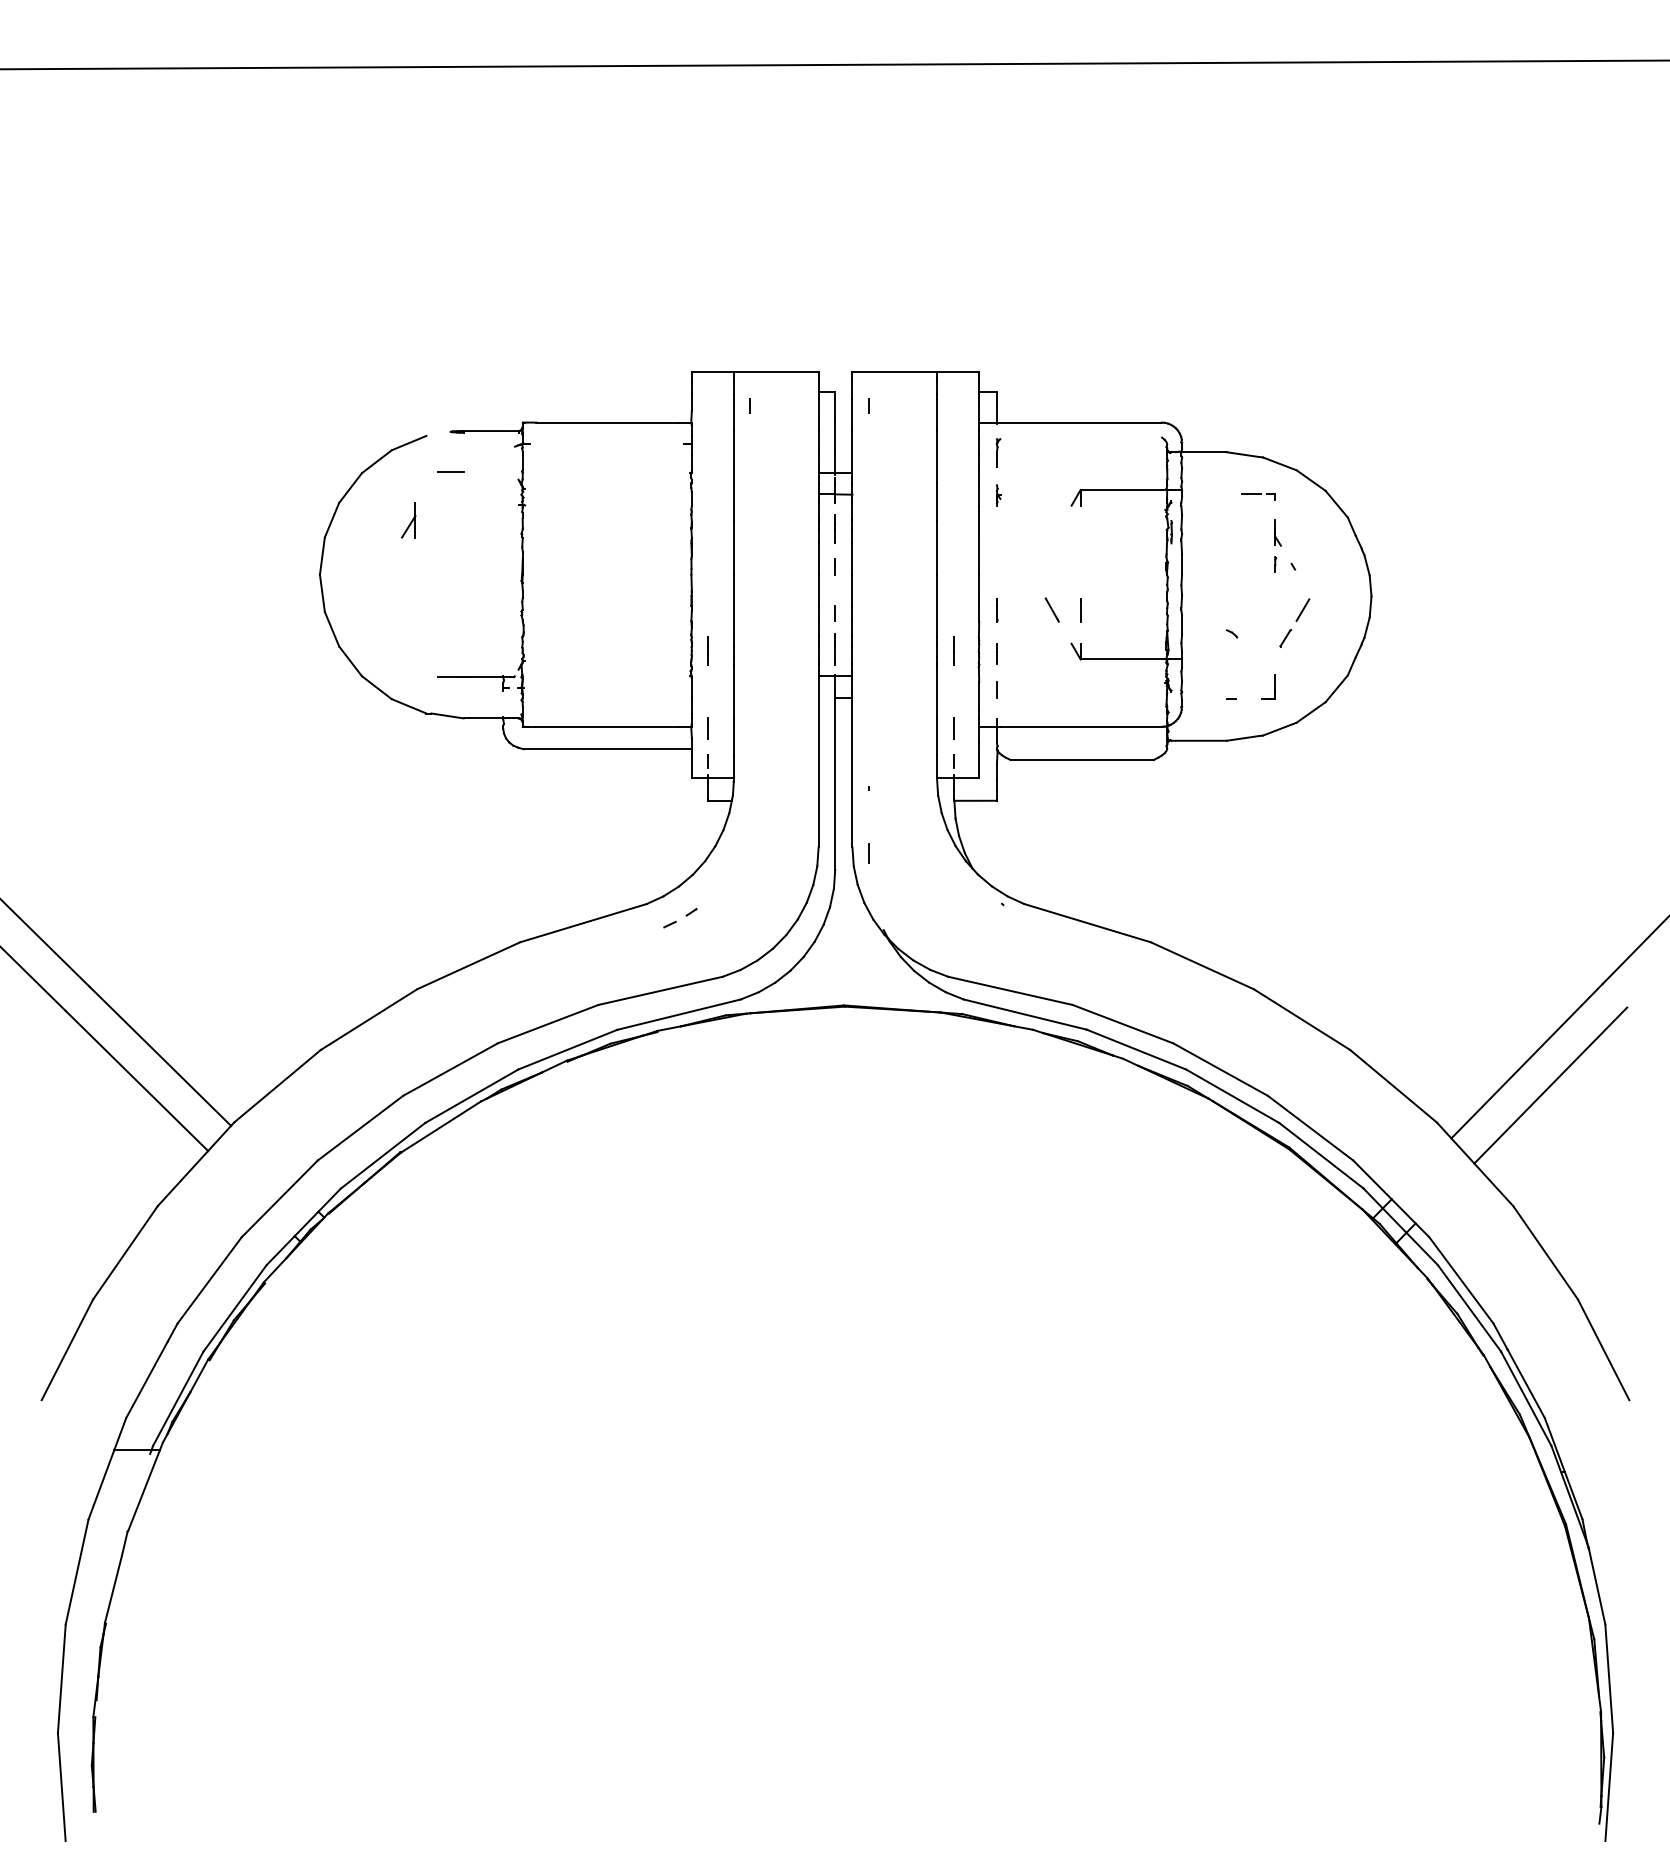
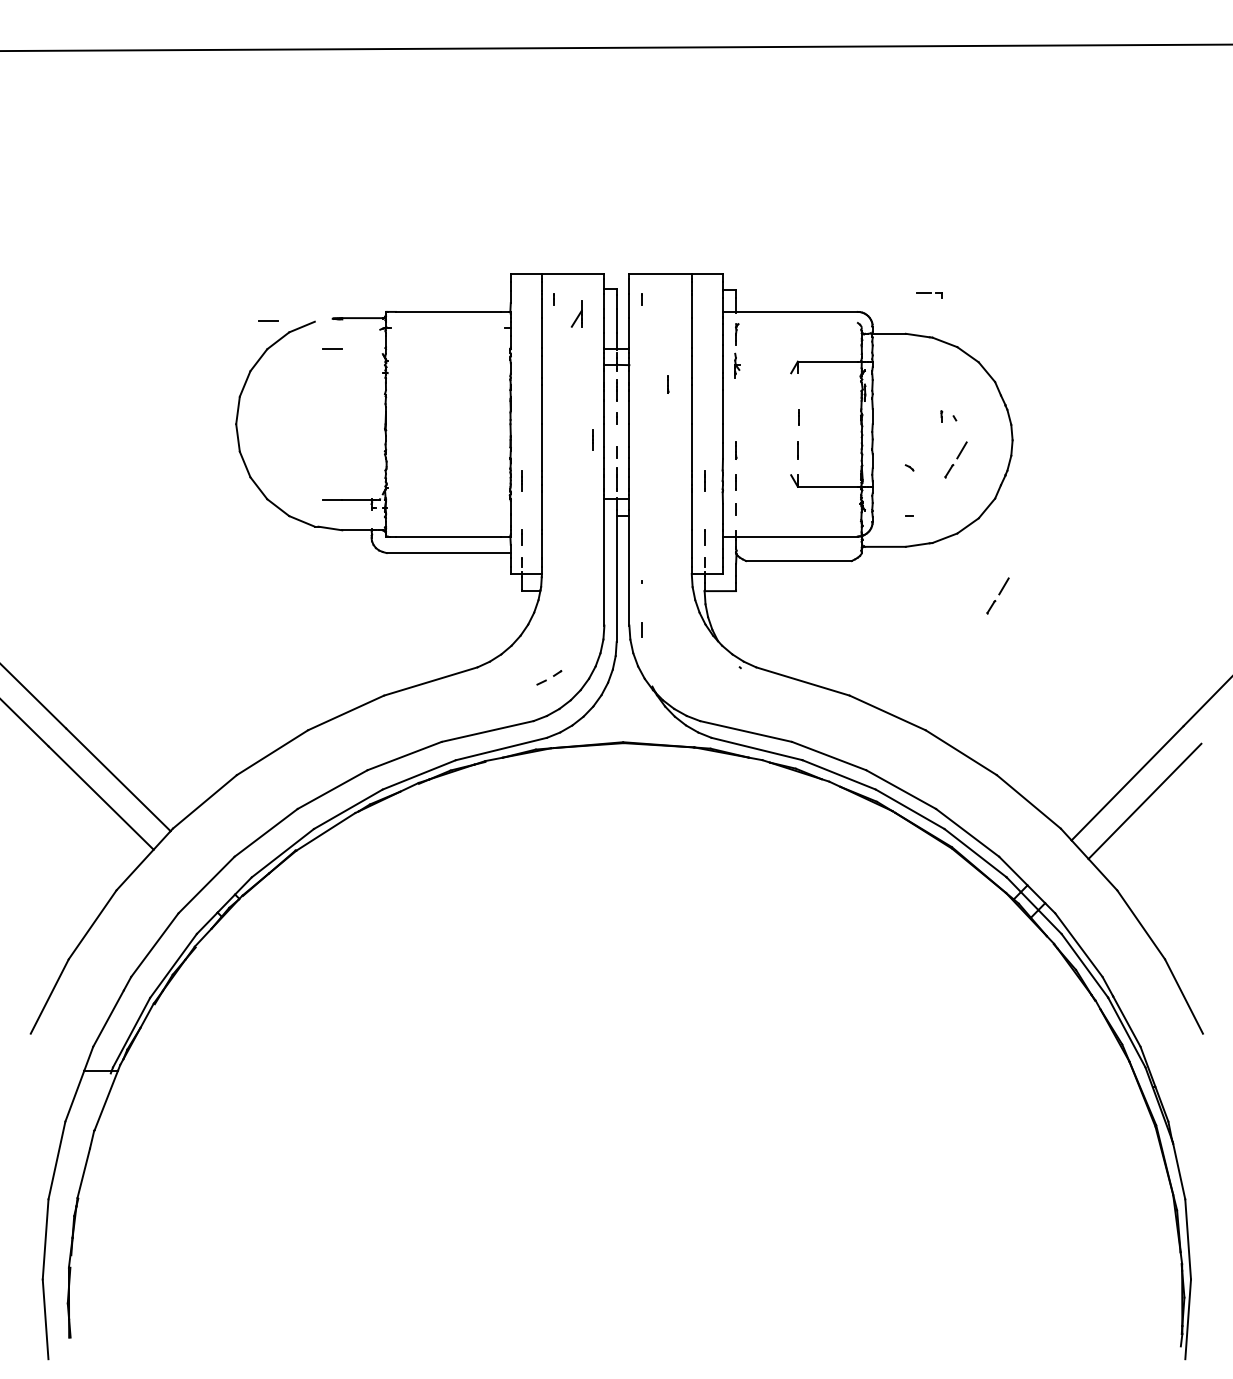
line: (363, 434) -> (268, 320), added
part: (998, 495) -> (737, 365), size x1.6
part: (1258, 496) -> (929, 295), moved
part: (408, 519) -> (576, 313), moved
line: (905, 520) -> (668, 384), added
part: (1277, 533) -> (943, 393), removed
line: (1081, 565) -> (798, 417), added
line: (802, 595) -> (592, 439), added
line: (1051, 608) -> (776, 449), removed
part: (1268, 686) -> (936, 506), removed
part: (1351, 806) -> (997, 595), added
part: (680, 917) -> (549, 677), moved

